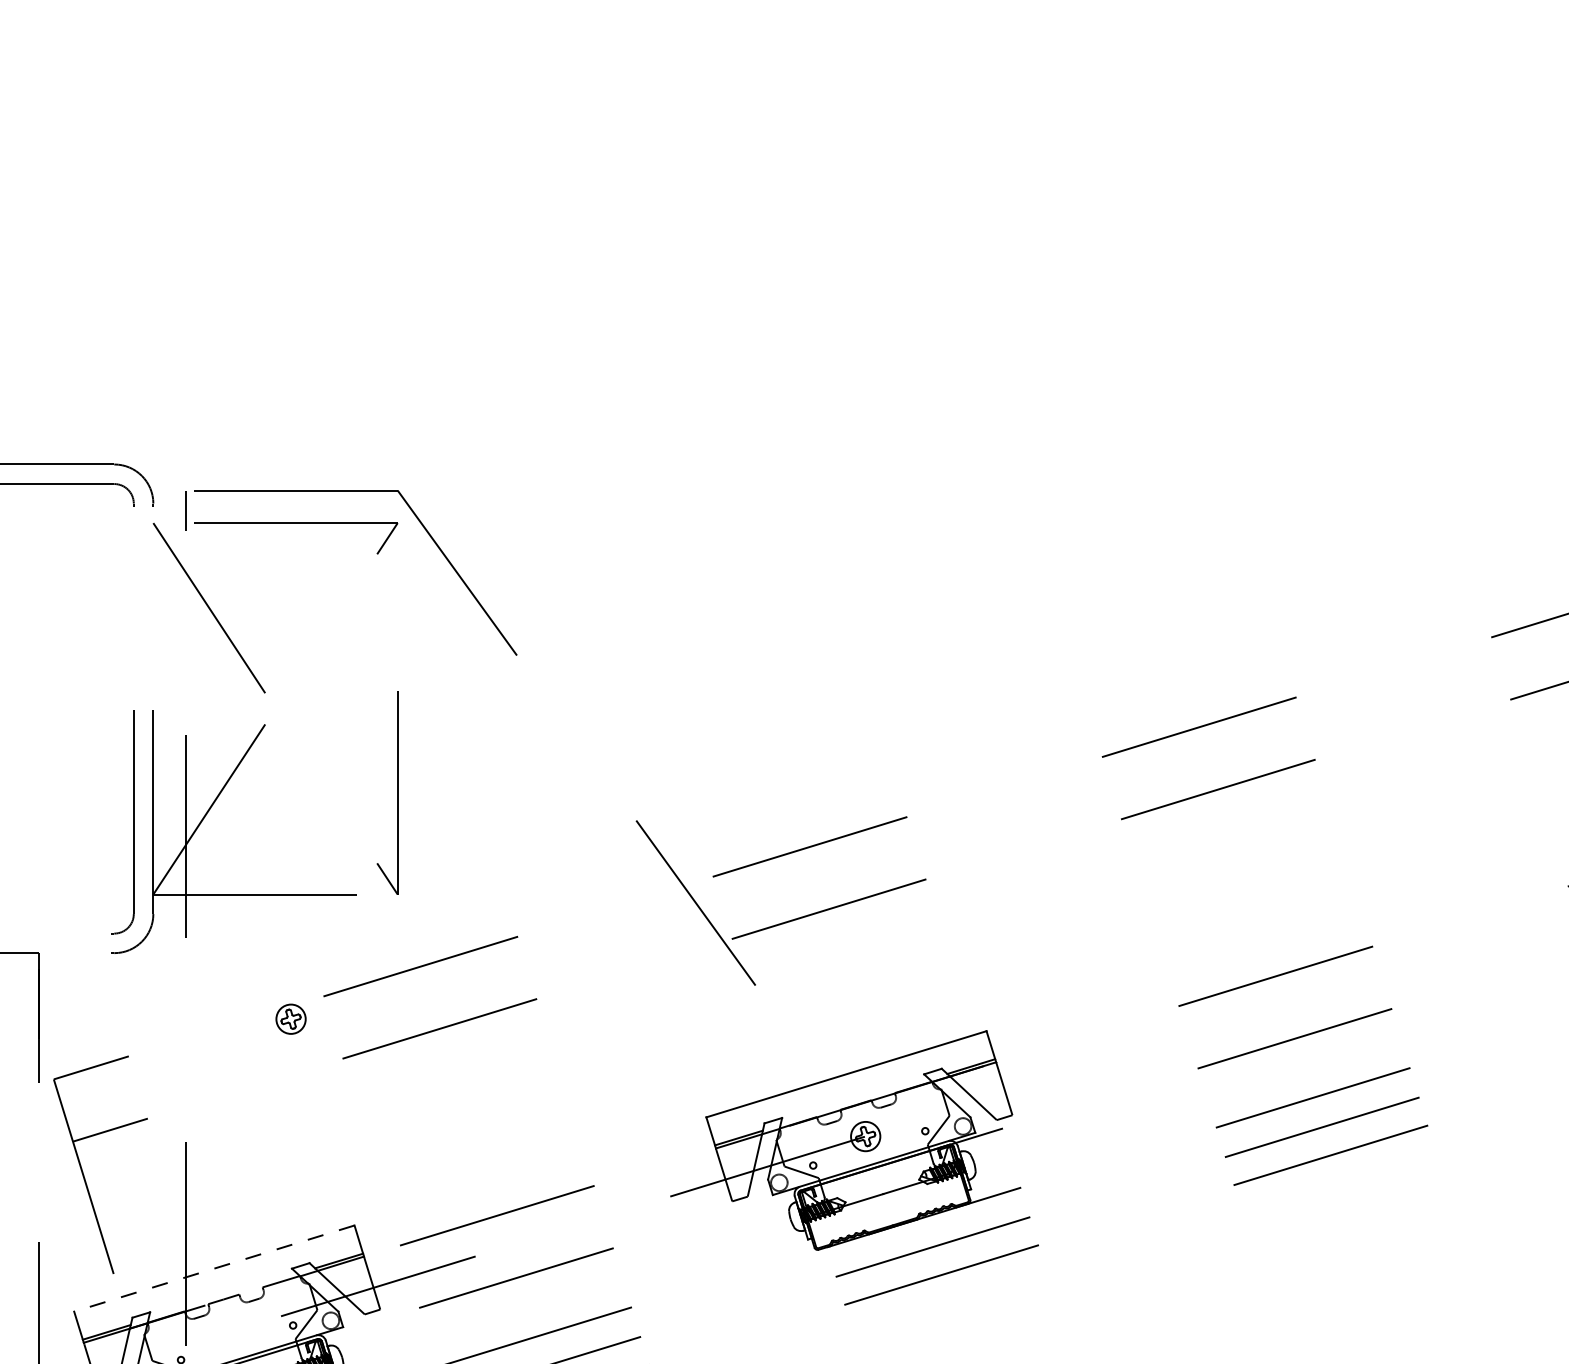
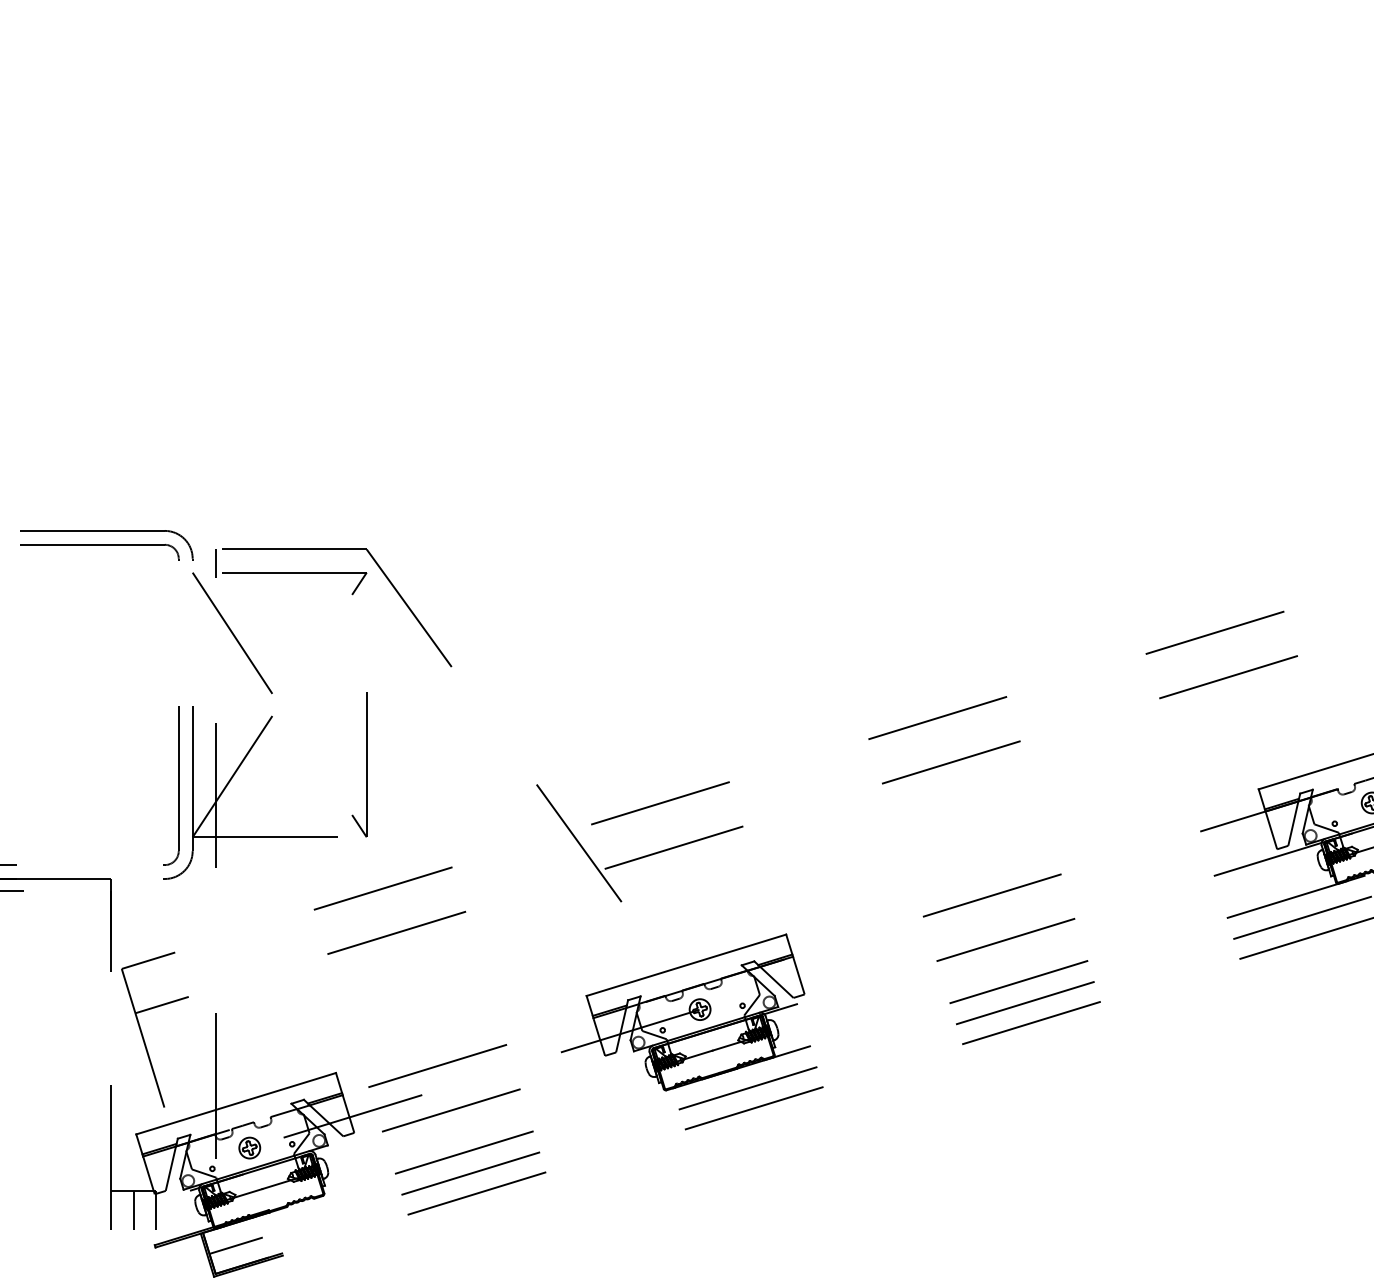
part: (290, 1018) -> (249, 1147), moved
line: (213, 1268) -> (235, 1103), dashed -> solid

